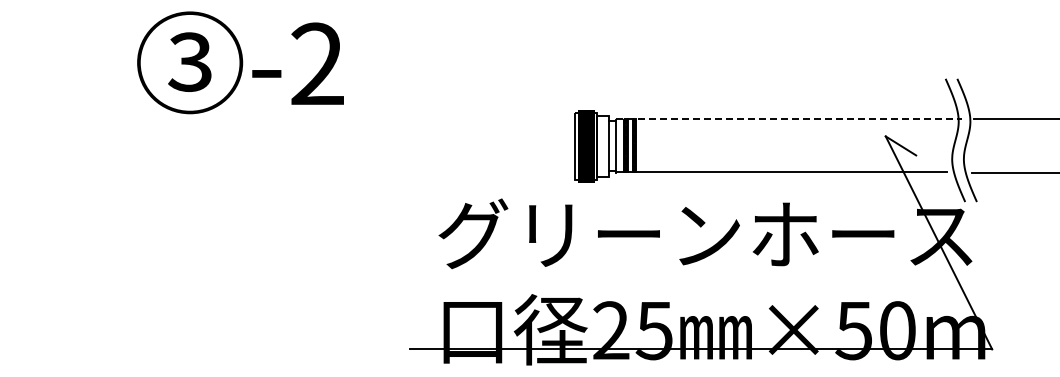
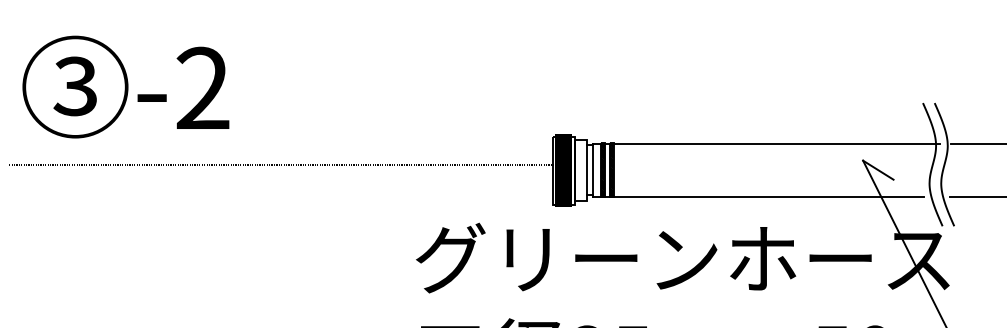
text: (240, 62) -> (125, 86), moved
line: (789, 119) -> (766, 143), dashed -> solid
line: (305, 140) -> (282, 164), added

